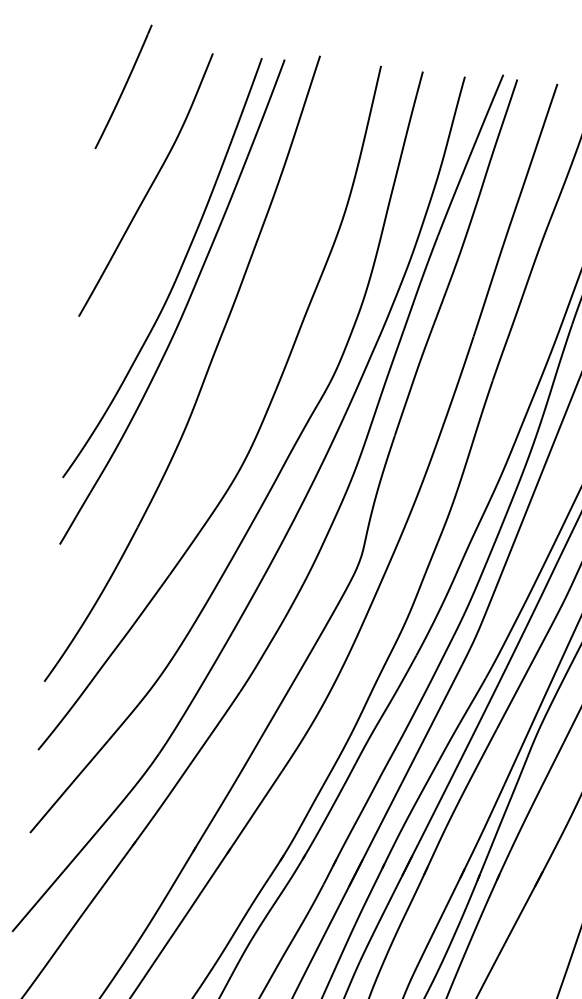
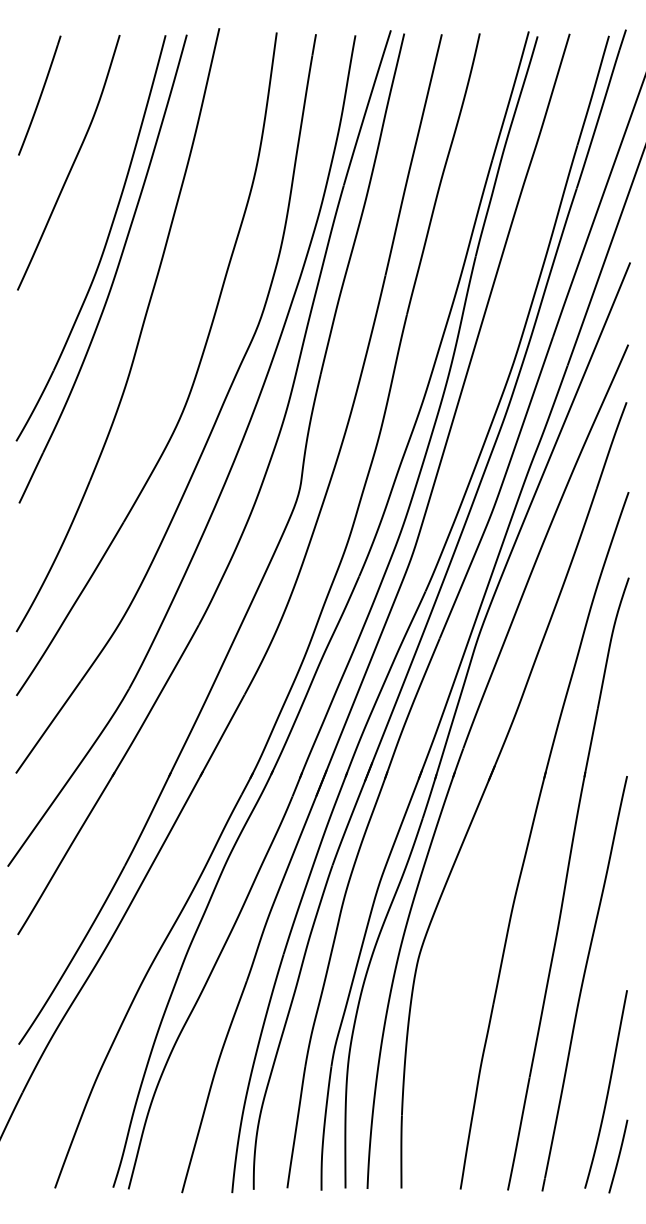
part: (123, 86) -> (39, 95), moved

